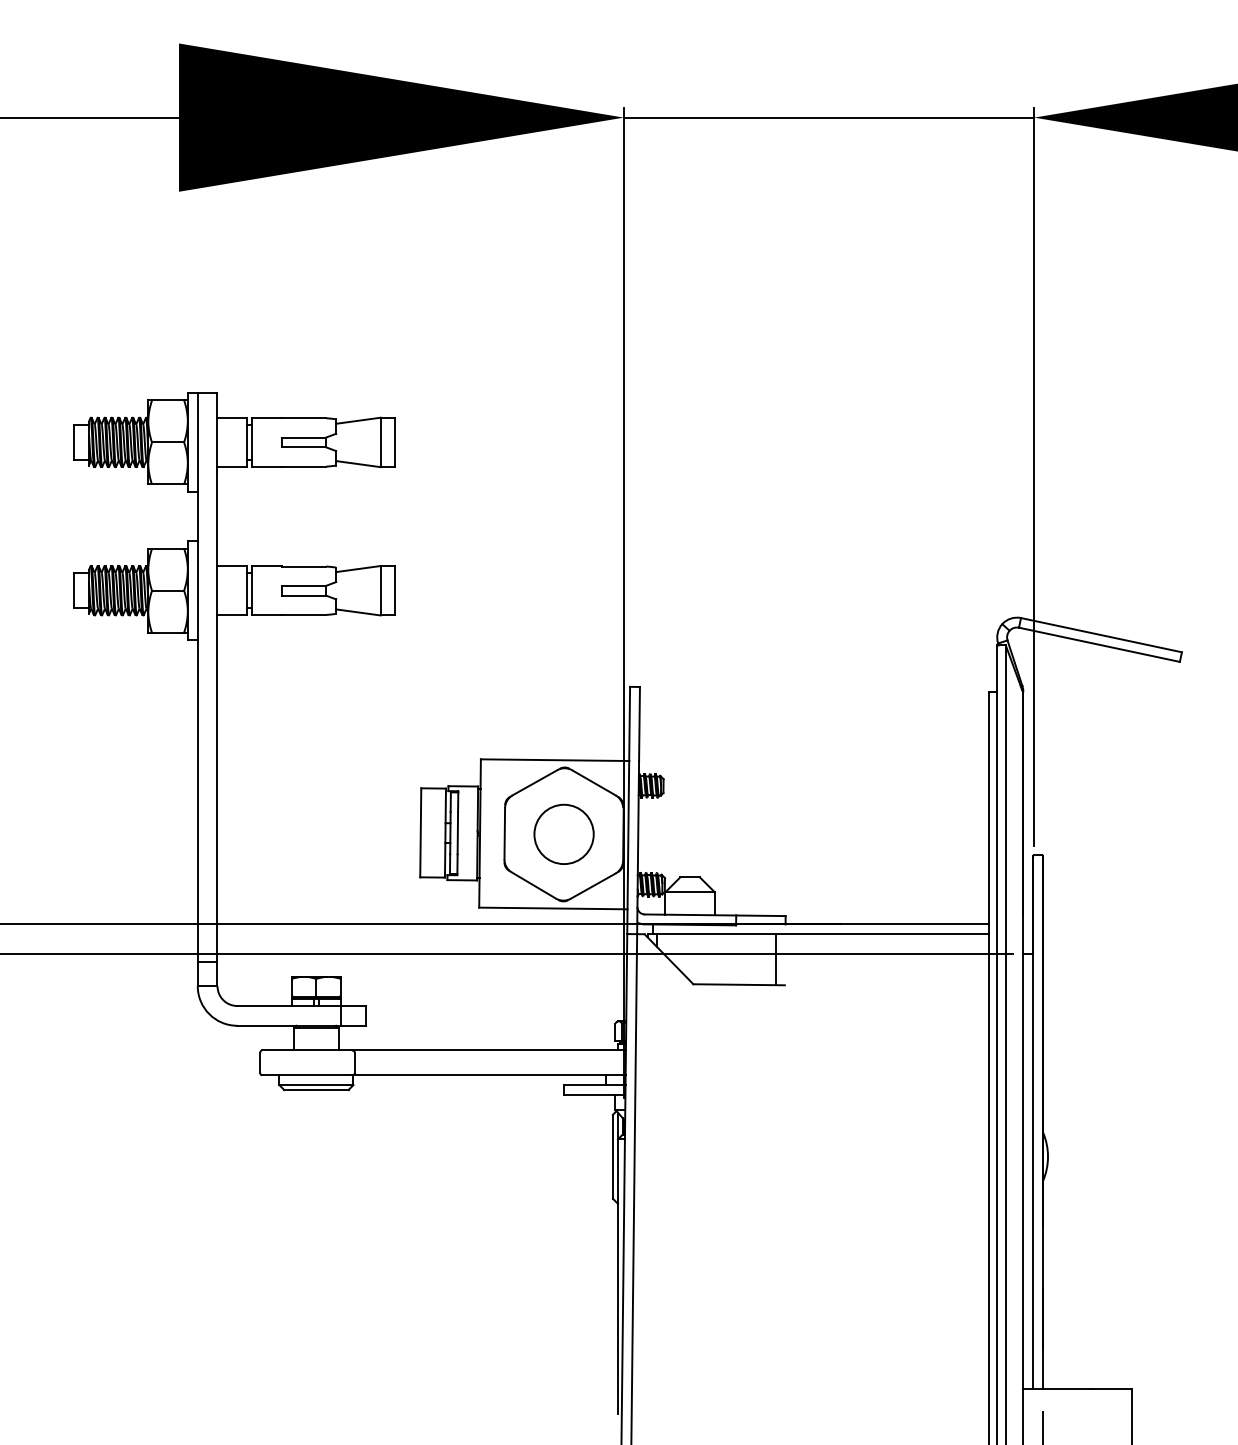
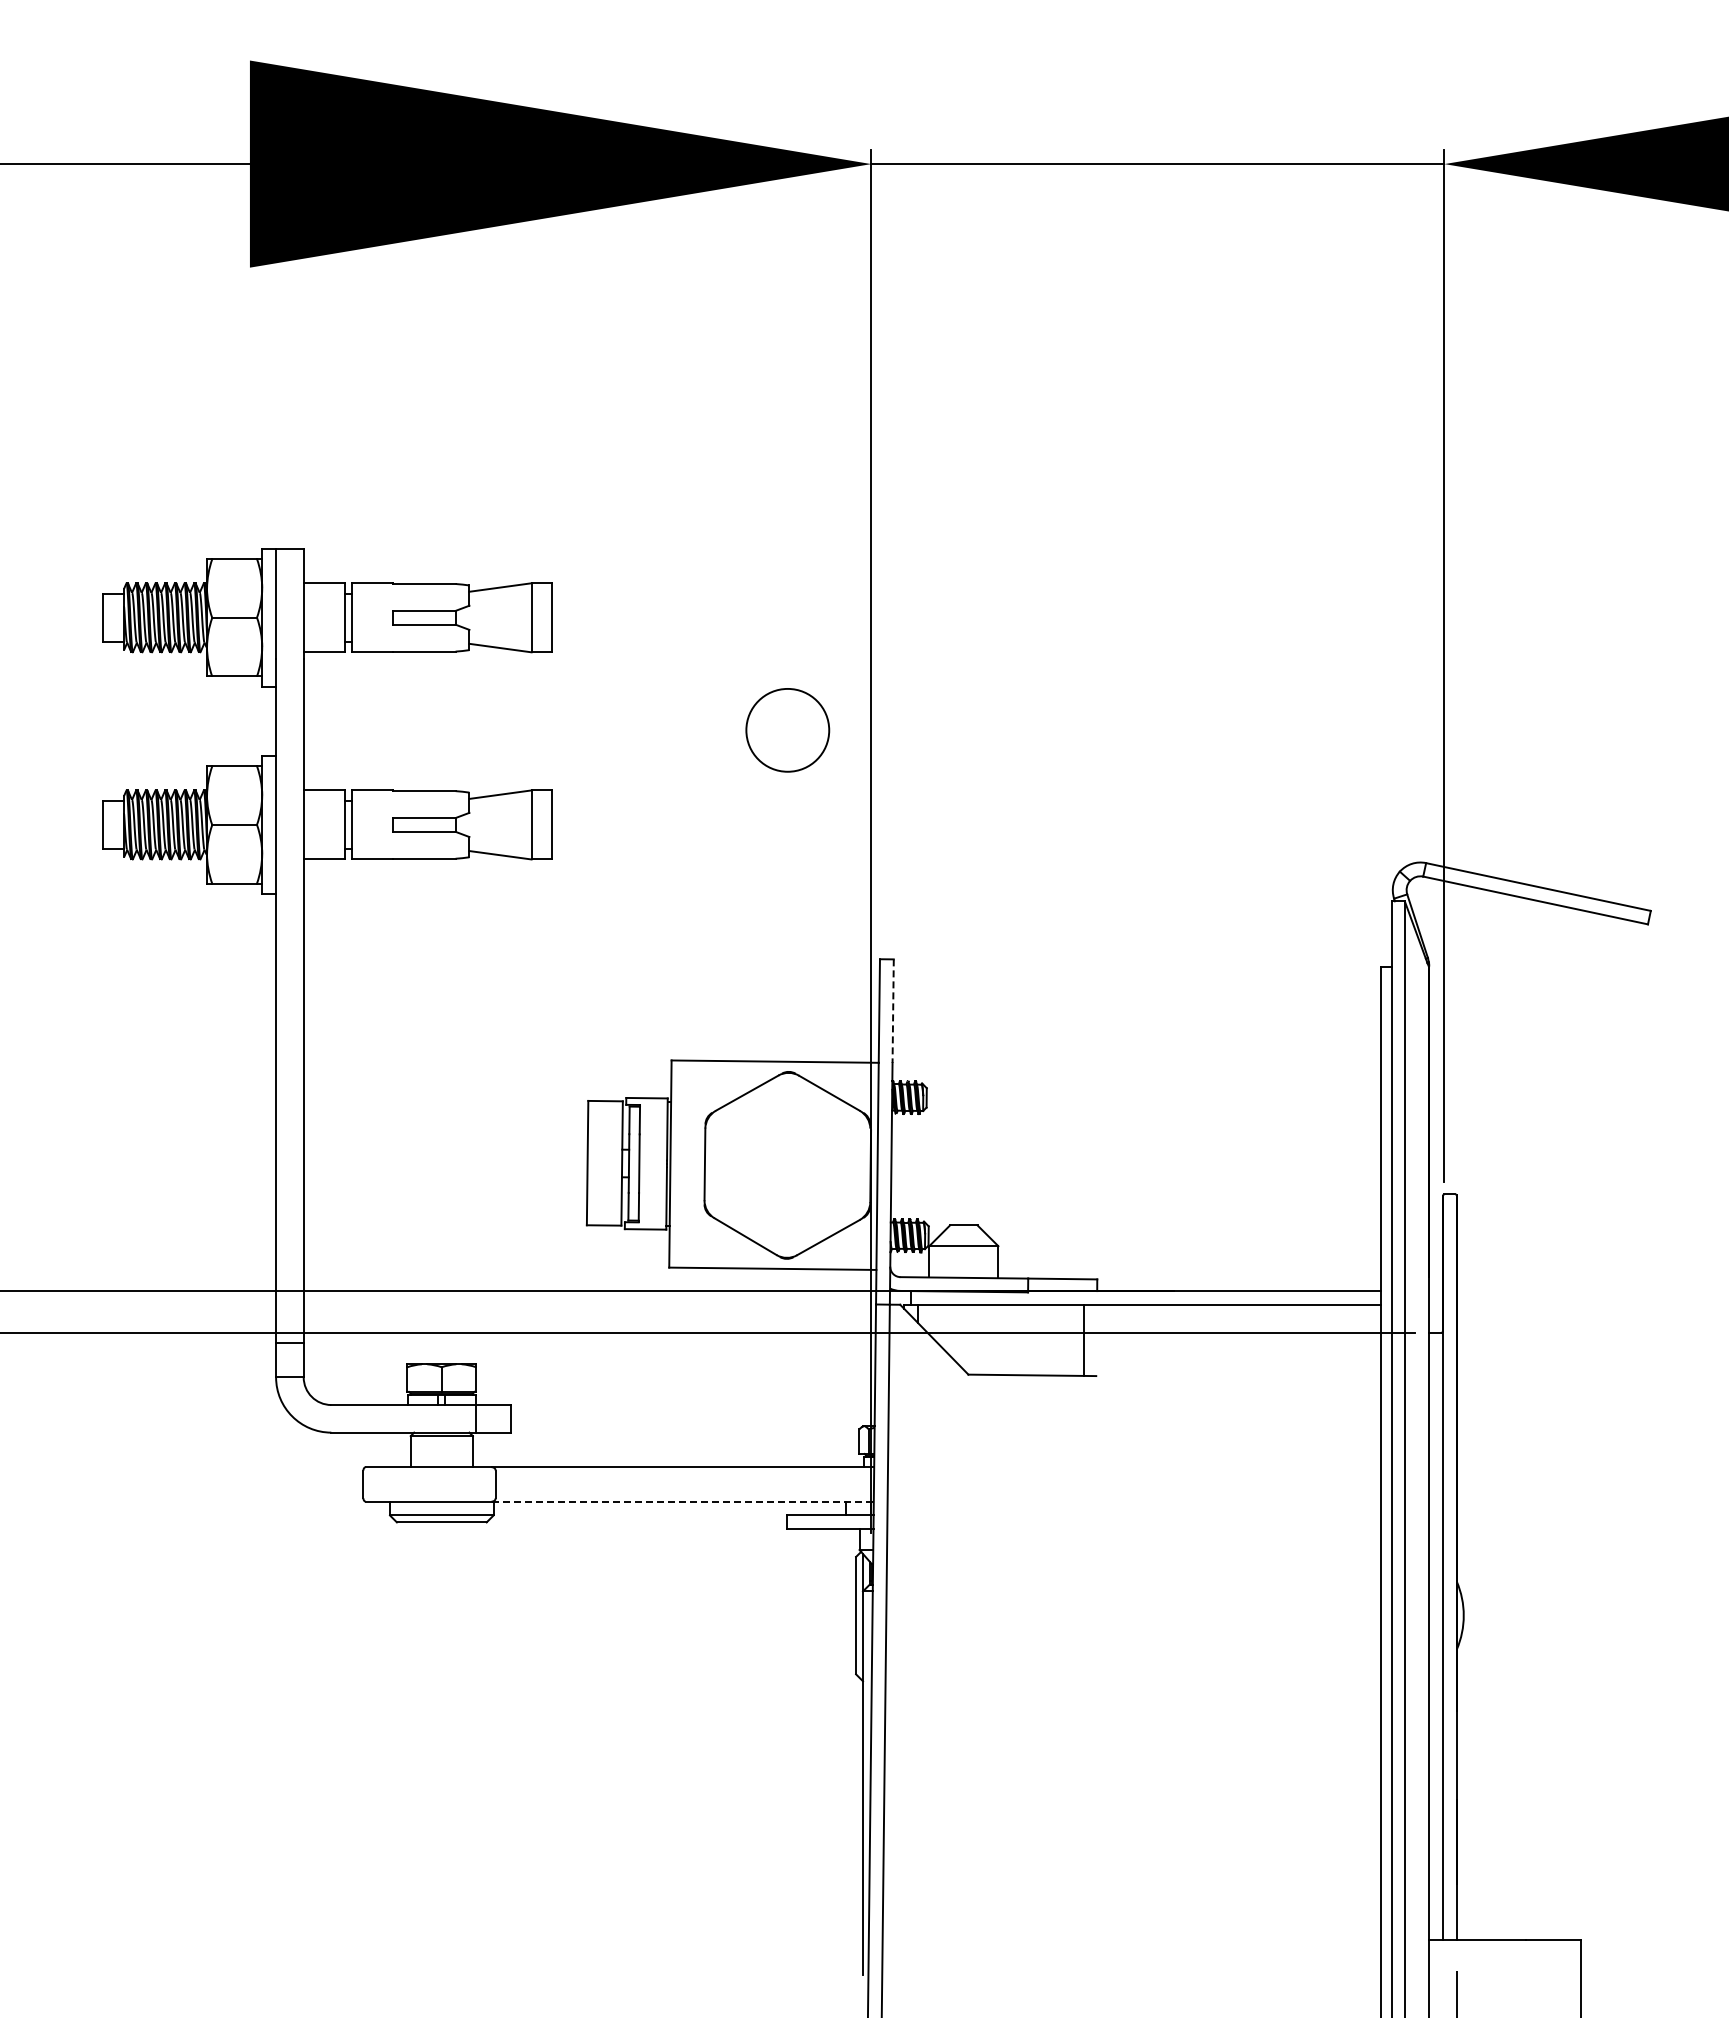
line: (639, 724) -> (893, 1011), solid -> dashed
circle: (563, 834) -> (787, 730), moved
line: (489, 1075) -> (683, 1501), solid -> dashed

